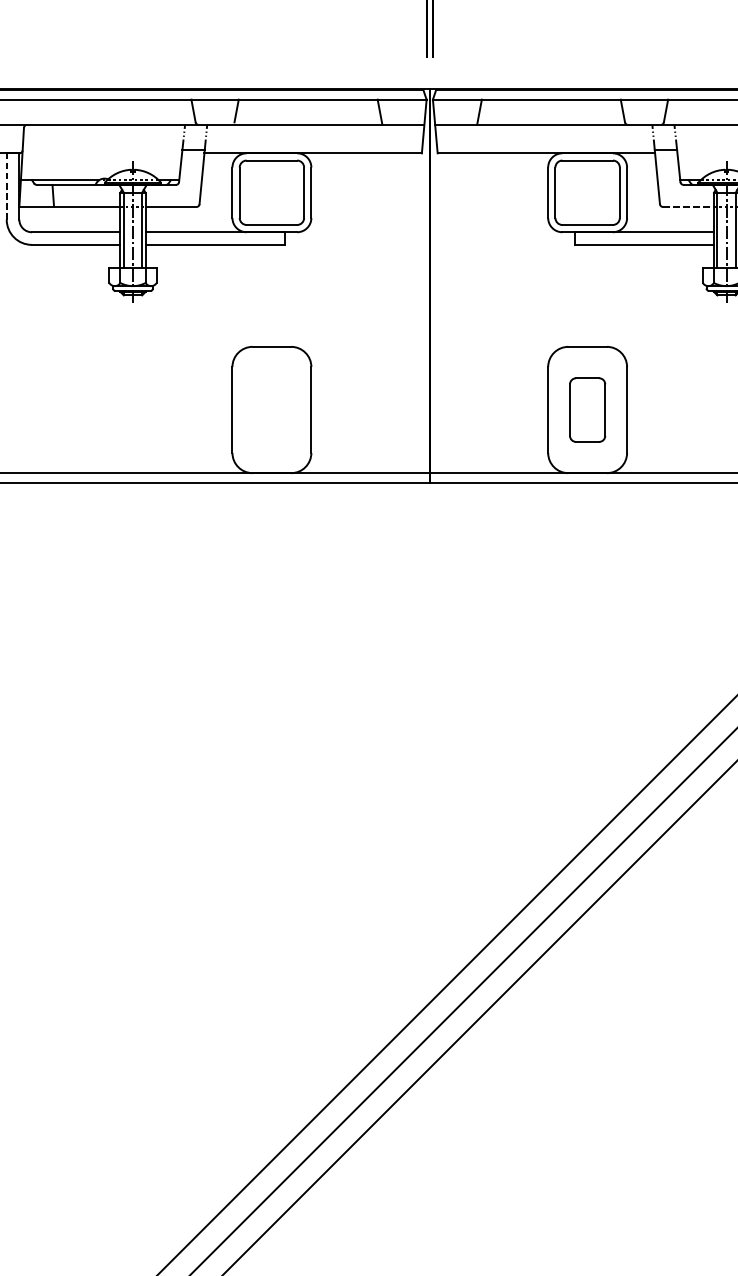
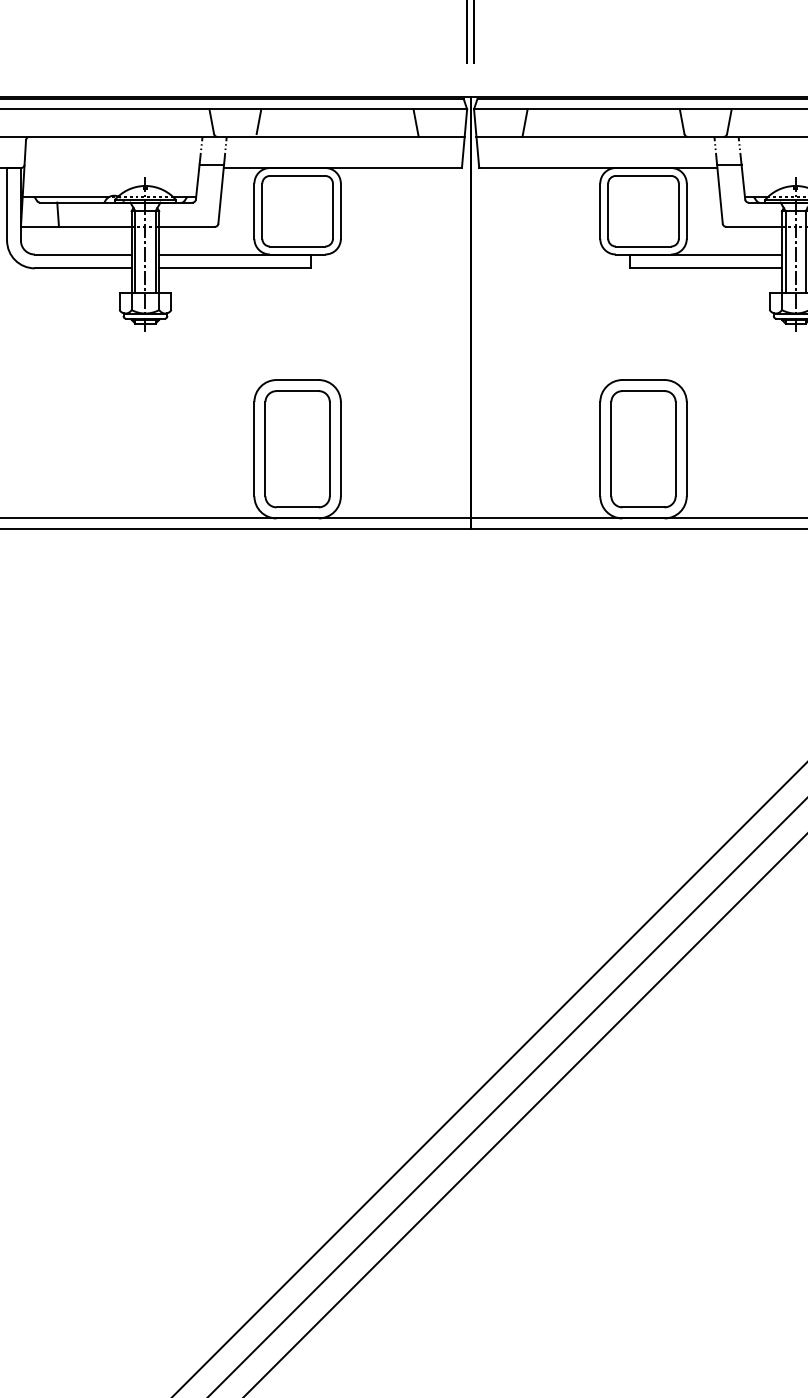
line: (7, 185) -> (7, 203), dashed -> solid
line: (688, 206) -> (754, 226), dashed -> solid
part: (271, 410) -> (297, 449), added
part: (587, 410) -> (643, 449), size x1.67

